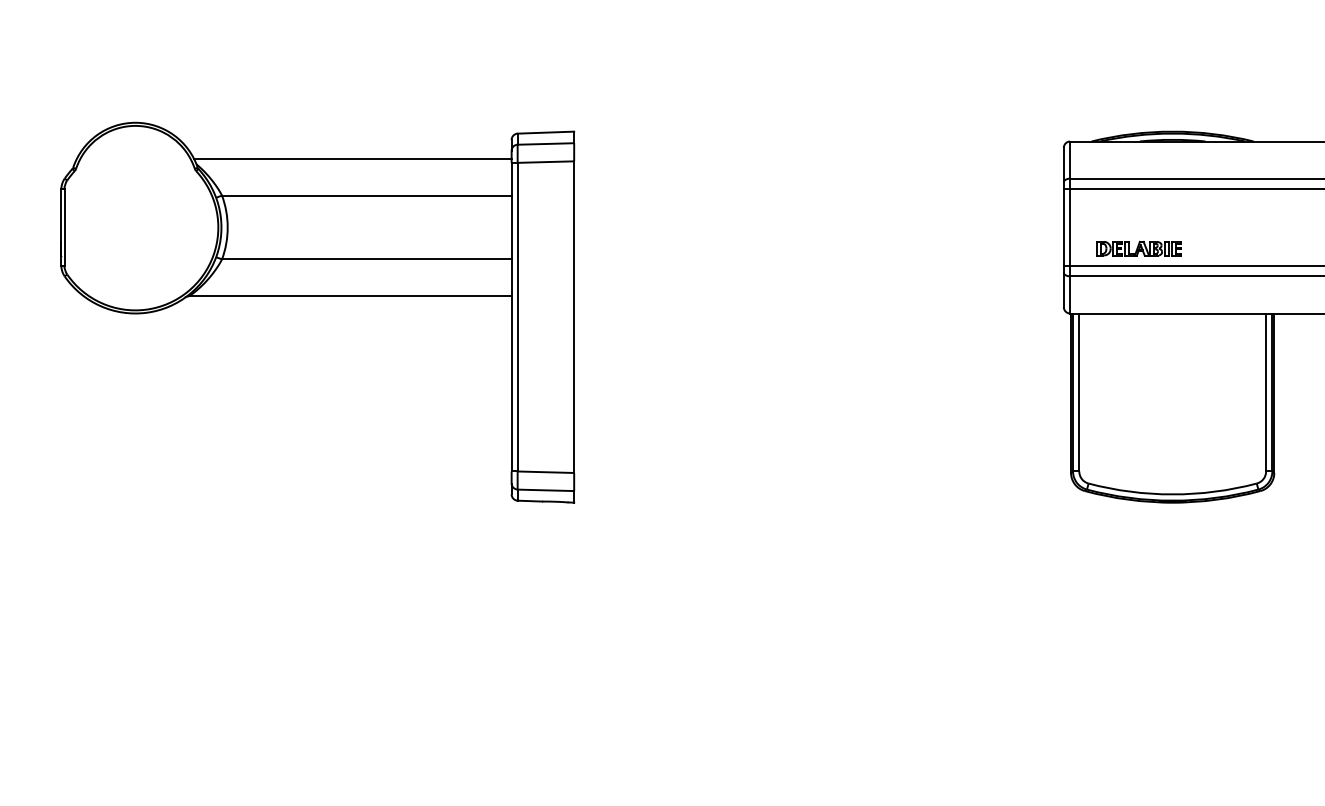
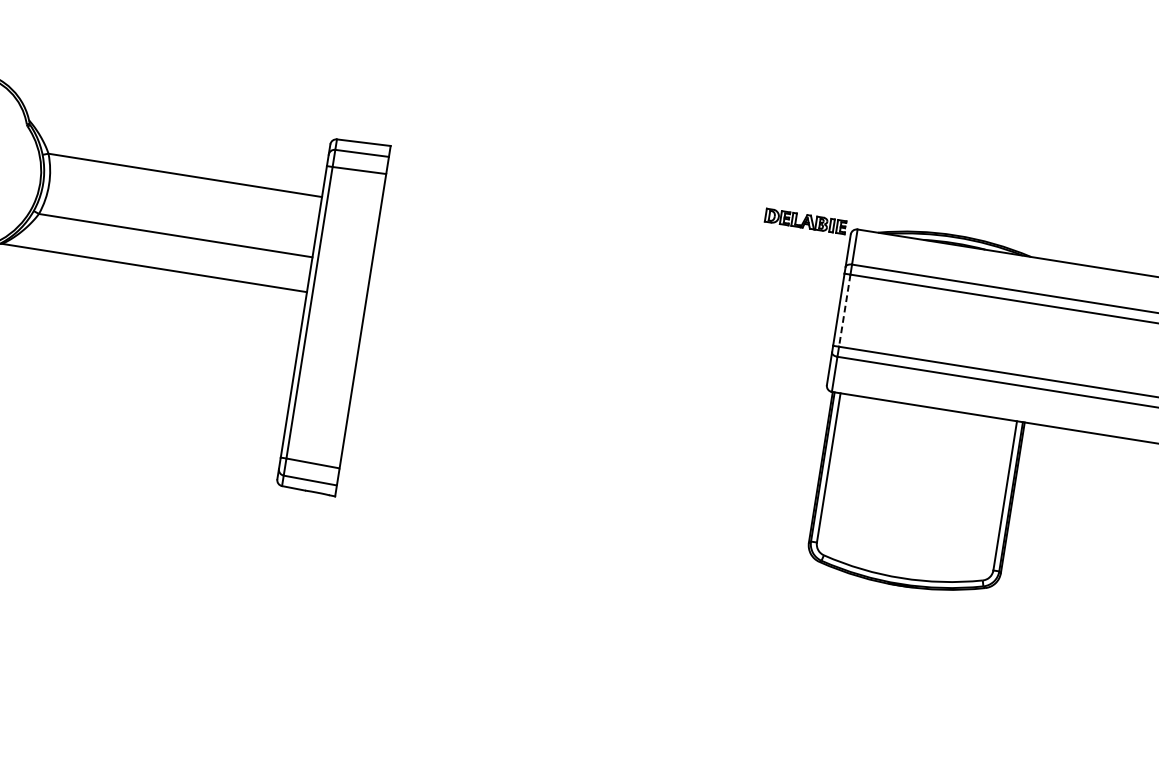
line: (352, 158) -> (177, 138), removed
line: (1070, 227) -> (845, 310), solid -> dashed
part: (1138, 248) -> (805, 221), moved

